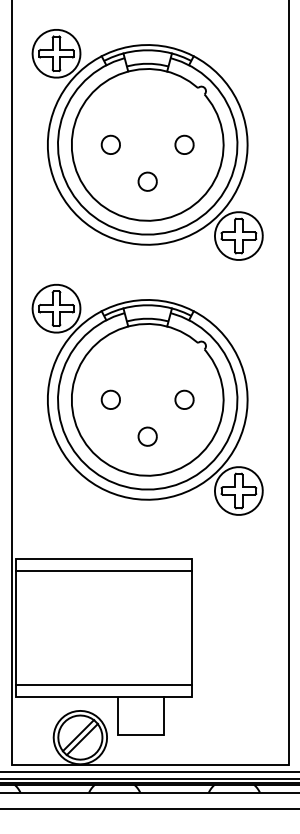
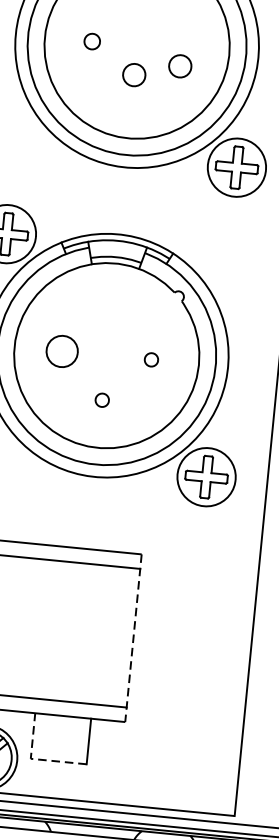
part: (110, 144) -> (91, 41), size x0.7
part: (184, 144) -> (180, 65), moved
part: (147, 181) -> (134, 74), moved
part: (110, 399) -> (61, 350), size x1.4
part: (184, 399) -> (151, 359), size x0.6
part: (147, 436) -> (102, 400), size x0.6
line: (192, 628) -> (133, 638), solid -> dashed
line: (121, 734) -> (35, 758), solid -> dashed

